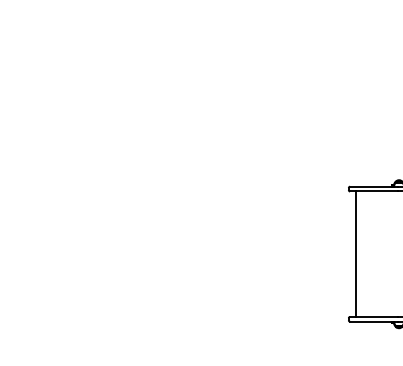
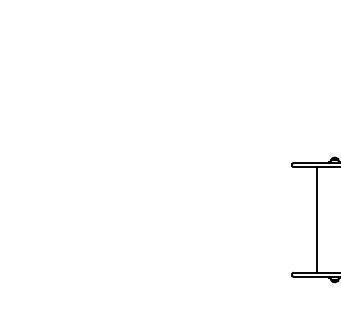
line: (355, 253) -> (316, 219), moved

